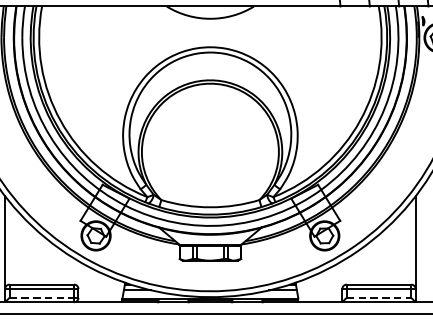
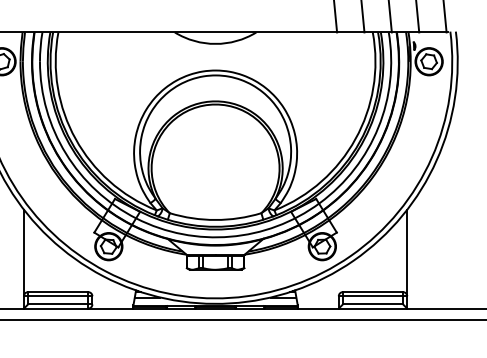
line: (42, 297) -> (58, 304), dashed -> solid
line: (379, 297) -> (373, 304), dashed -> solid

